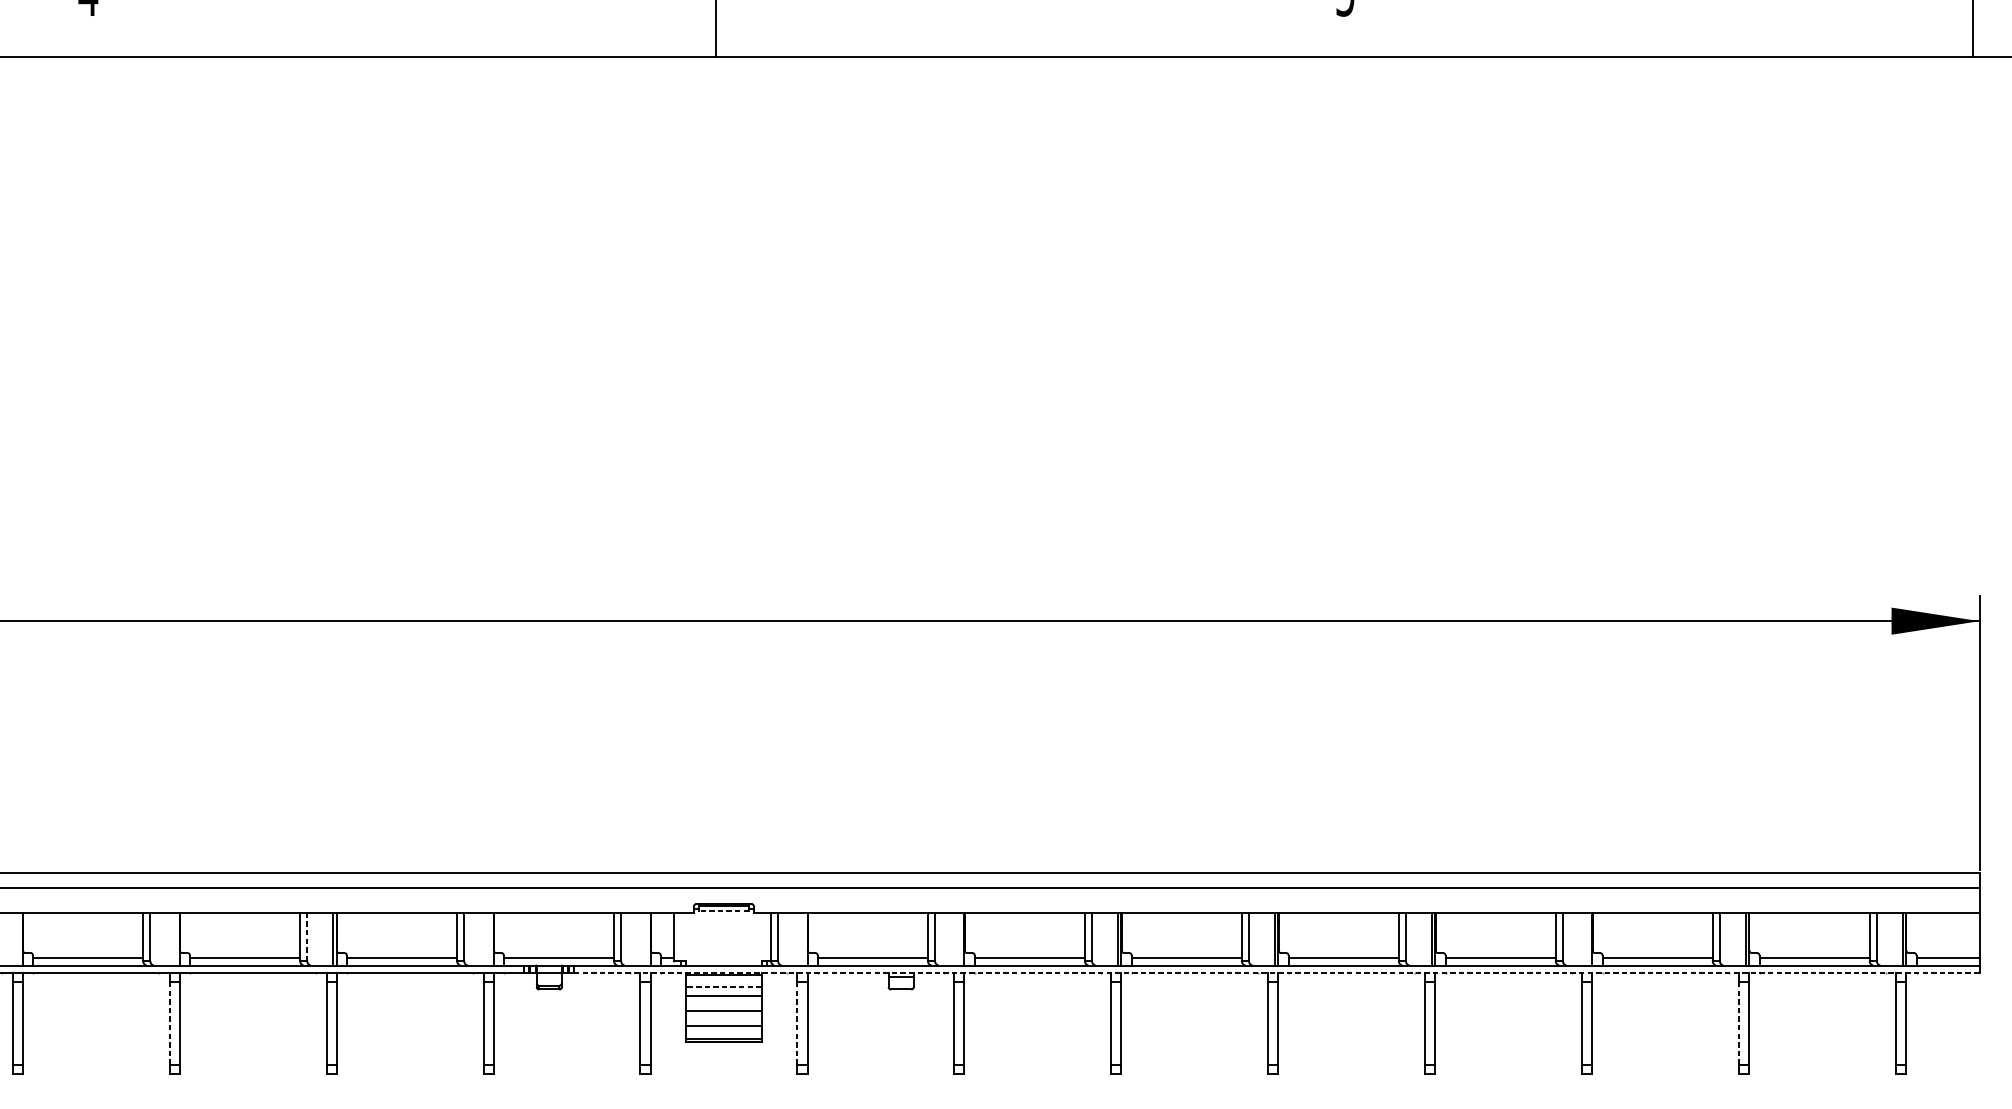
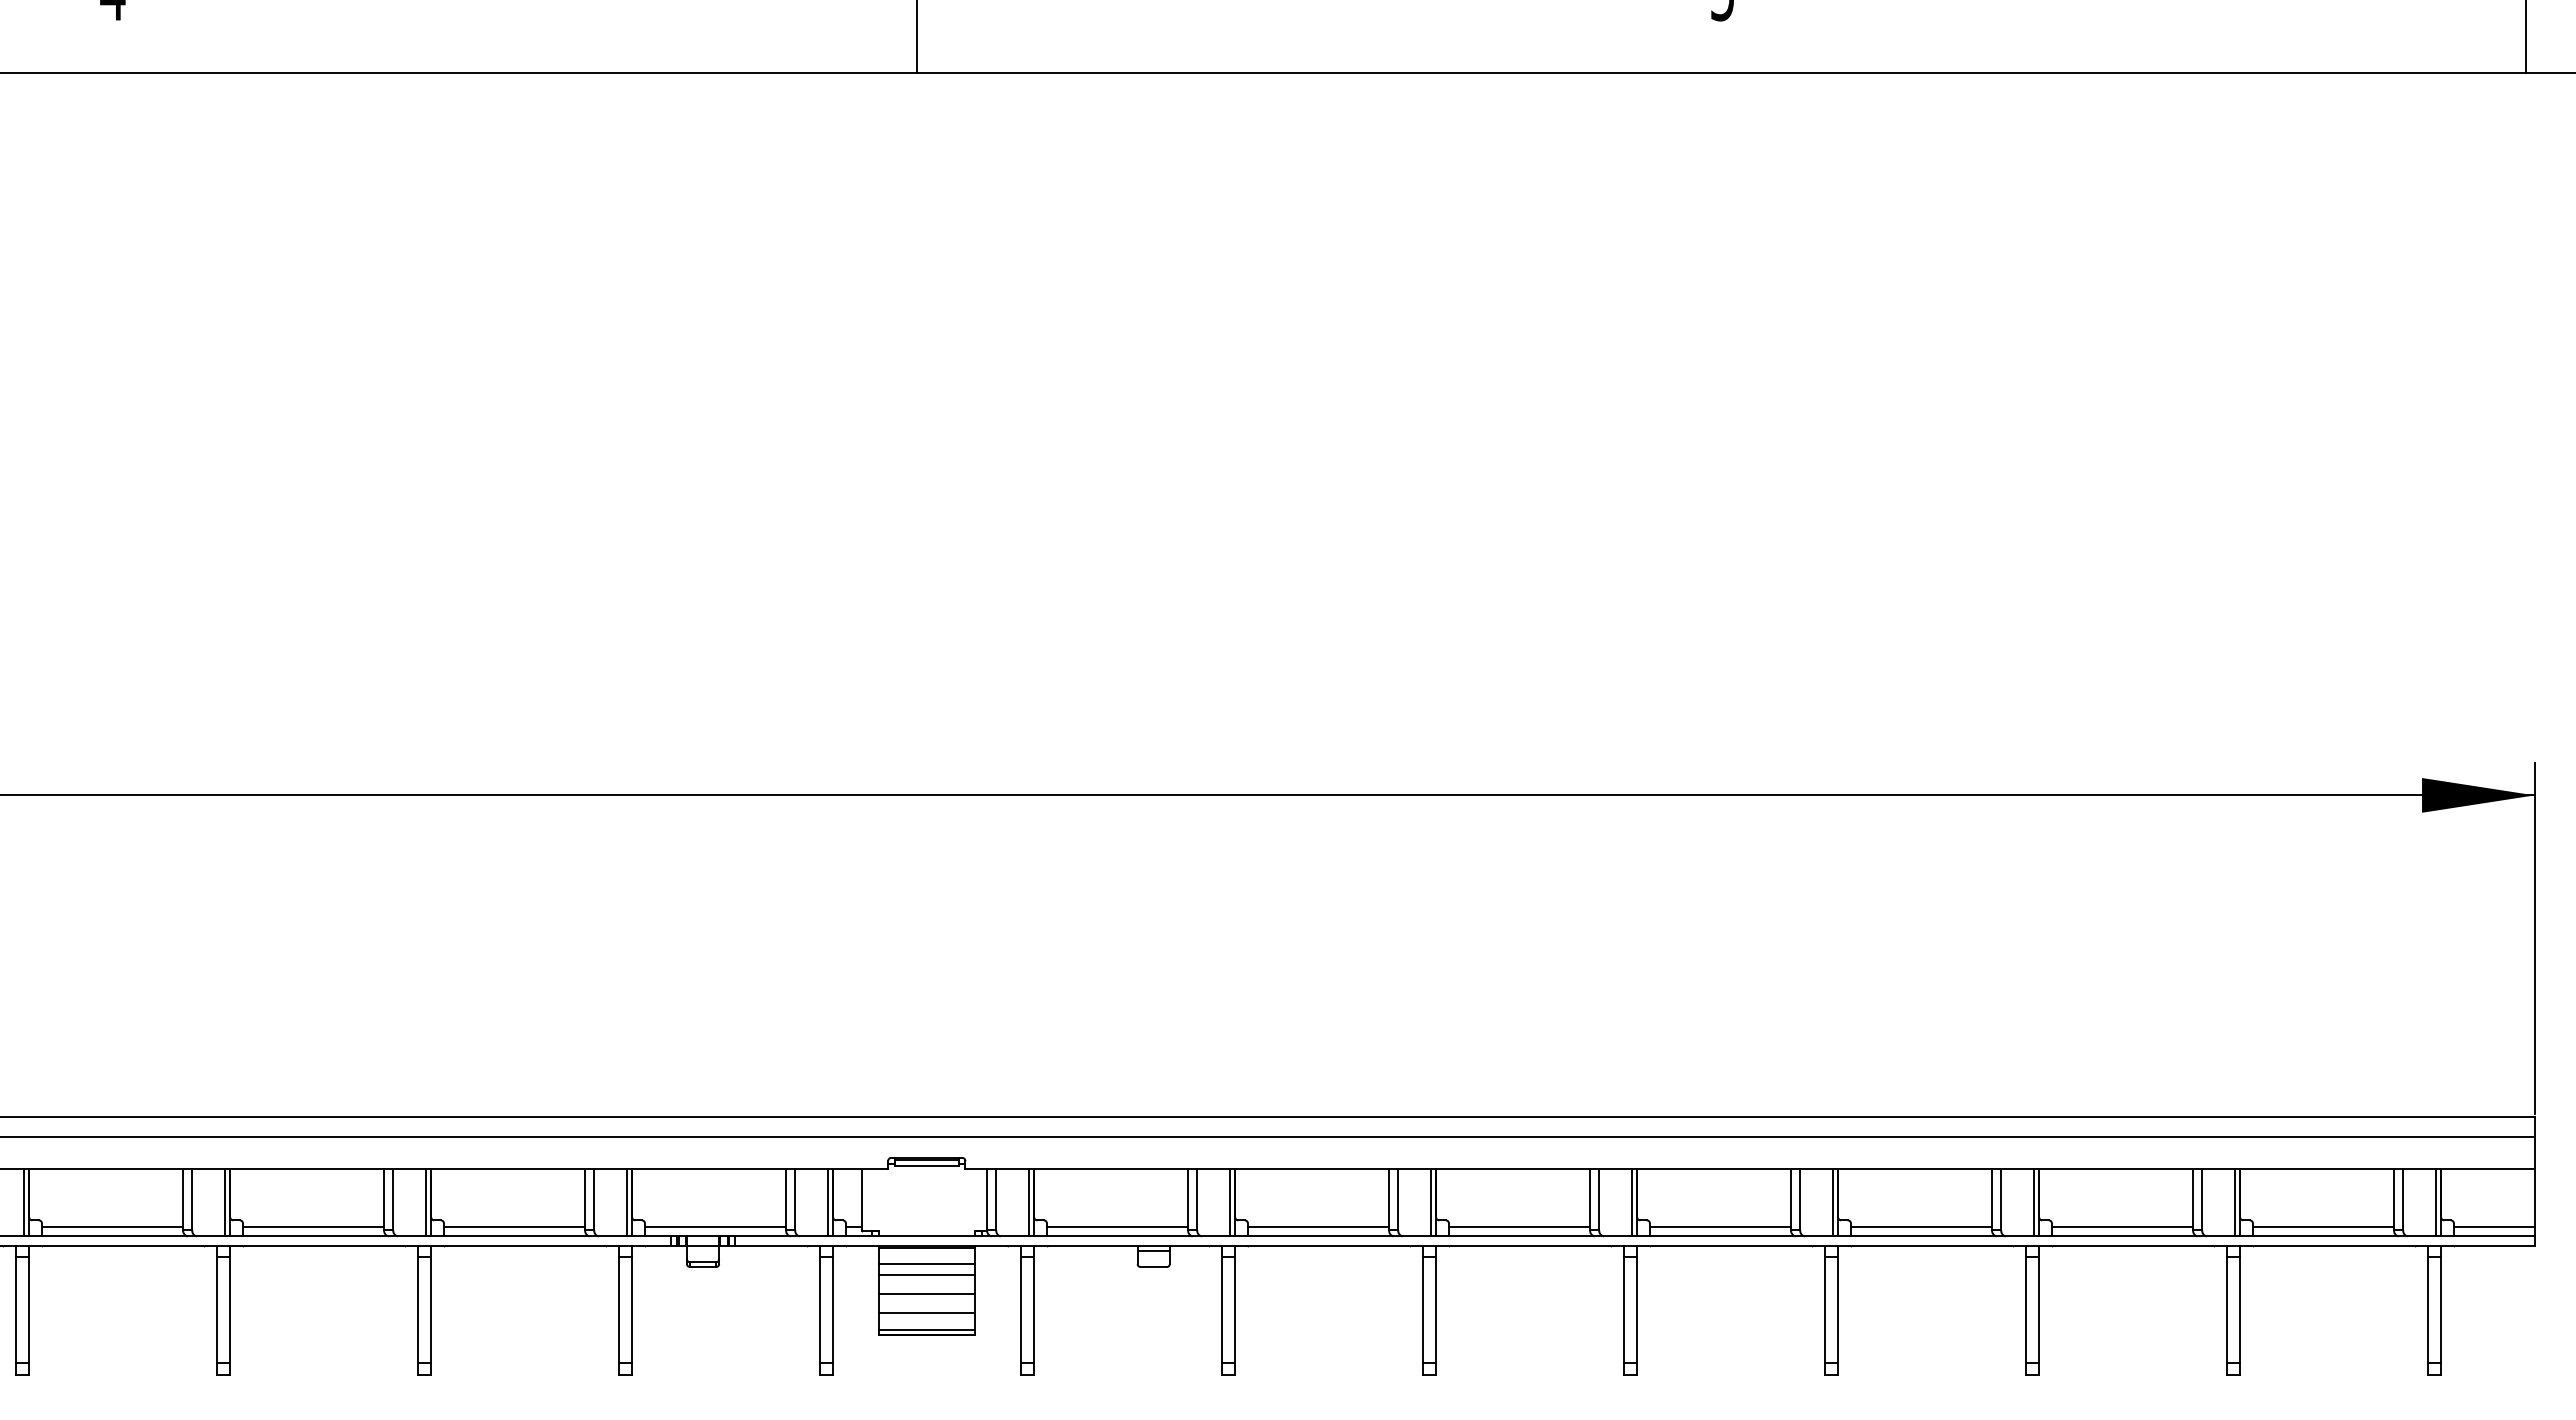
line: (723, 910) -> (926, 1166), dashed -> solid
line: (307, 936) -> (393, 1199), dashed -> solid
line: (19, 939) -> (24, 1202), added
line: (176, 939) -> (225, 1202), added
line: (490, 939) -> (627, 1202), added
line: (647, 939) -> (828, 1202), added
line: (804, 939) -> (1029, 1202), added
line: (961, 939) -> (1230, 1202), added
line: (1588, 939) -> (2034, 1202), added
line: (1276, 973) -> (1634, 1246), dashed -> solid
line: (723, 987) -> (926, 1264), dashed -> solid
line: (169, 1023) -> (216, 1310), dashed -> solid
line: (797, 1023) -> (1020, 1310), dashed -> solid
line: (1738, 1023) -> (2226, 1310), dashed -> solid

